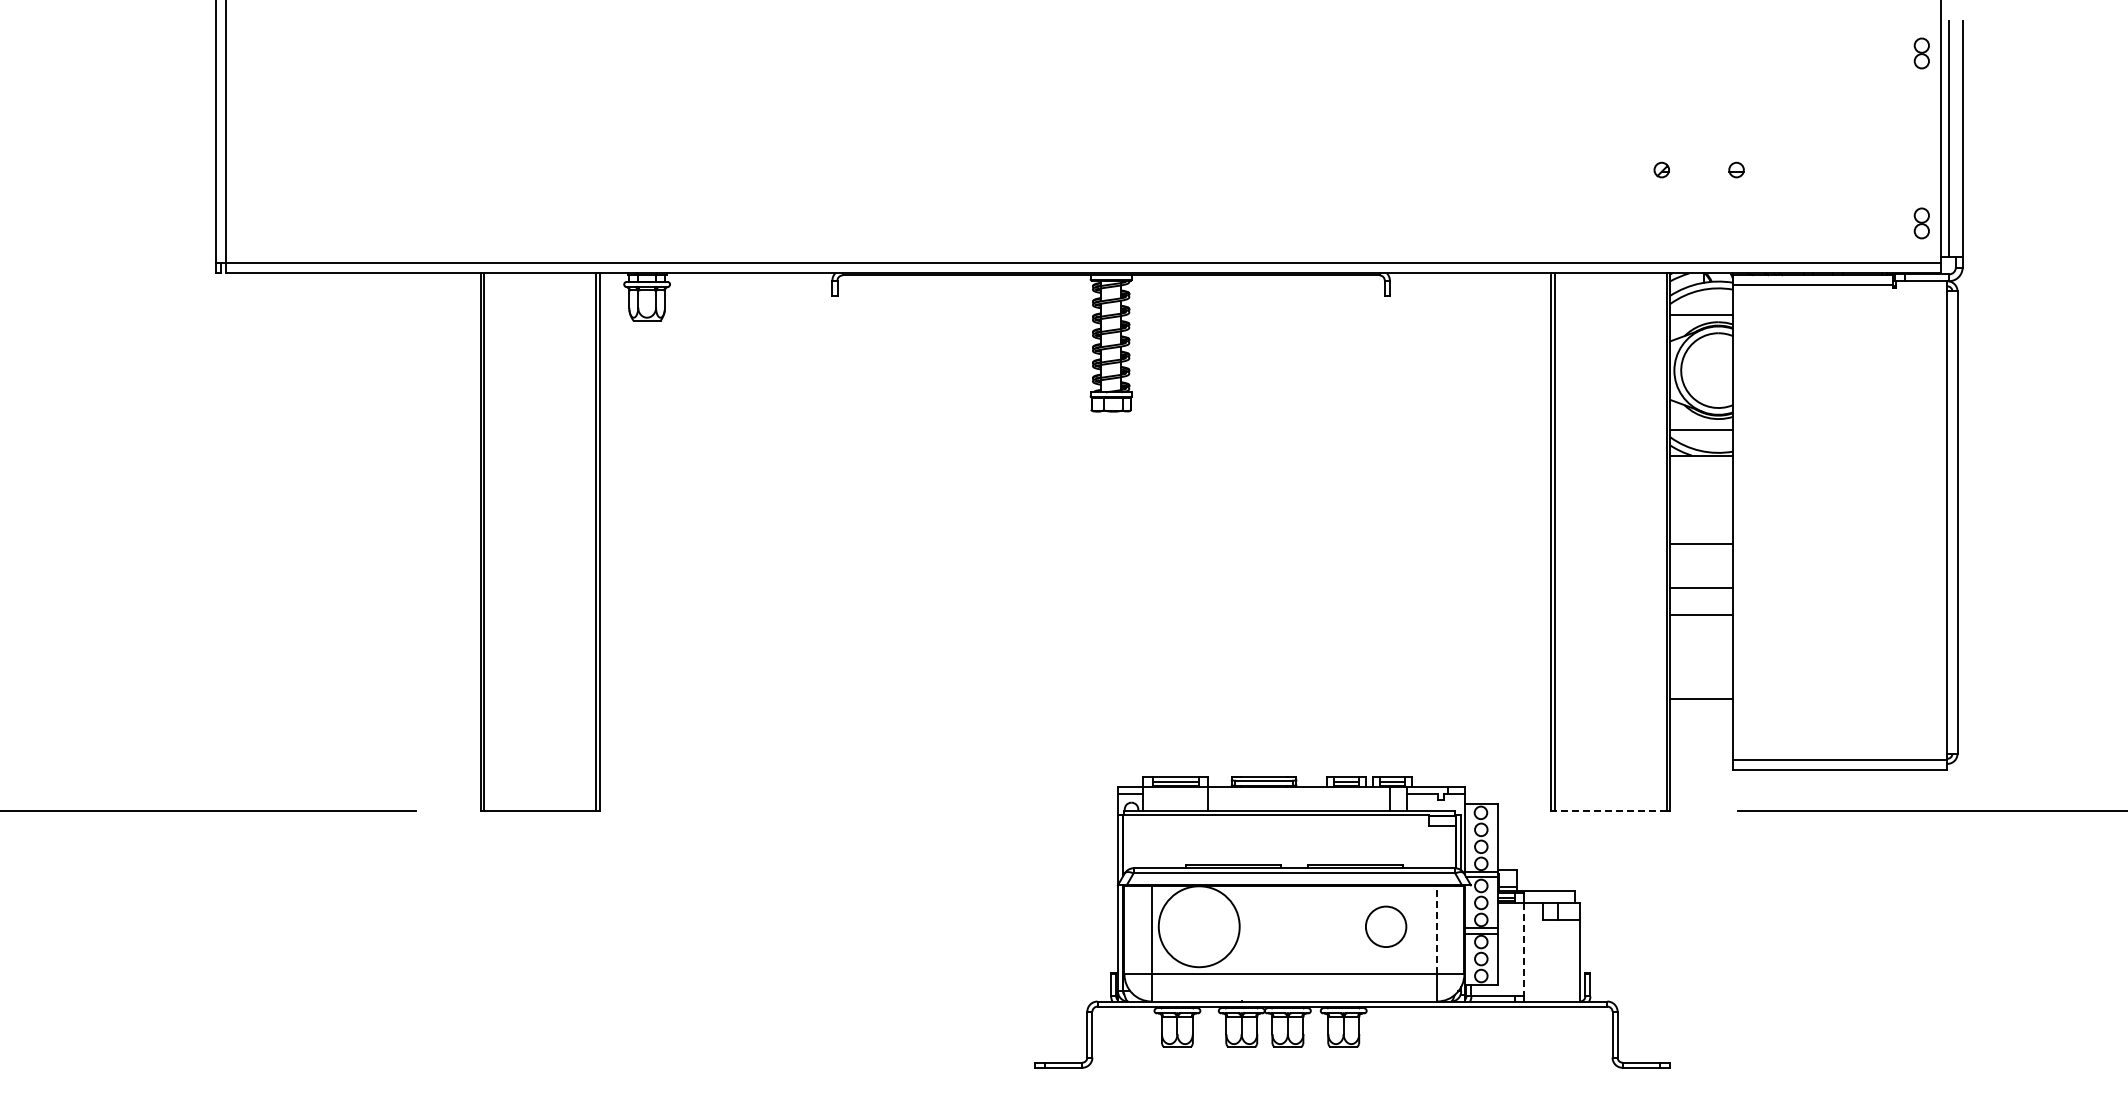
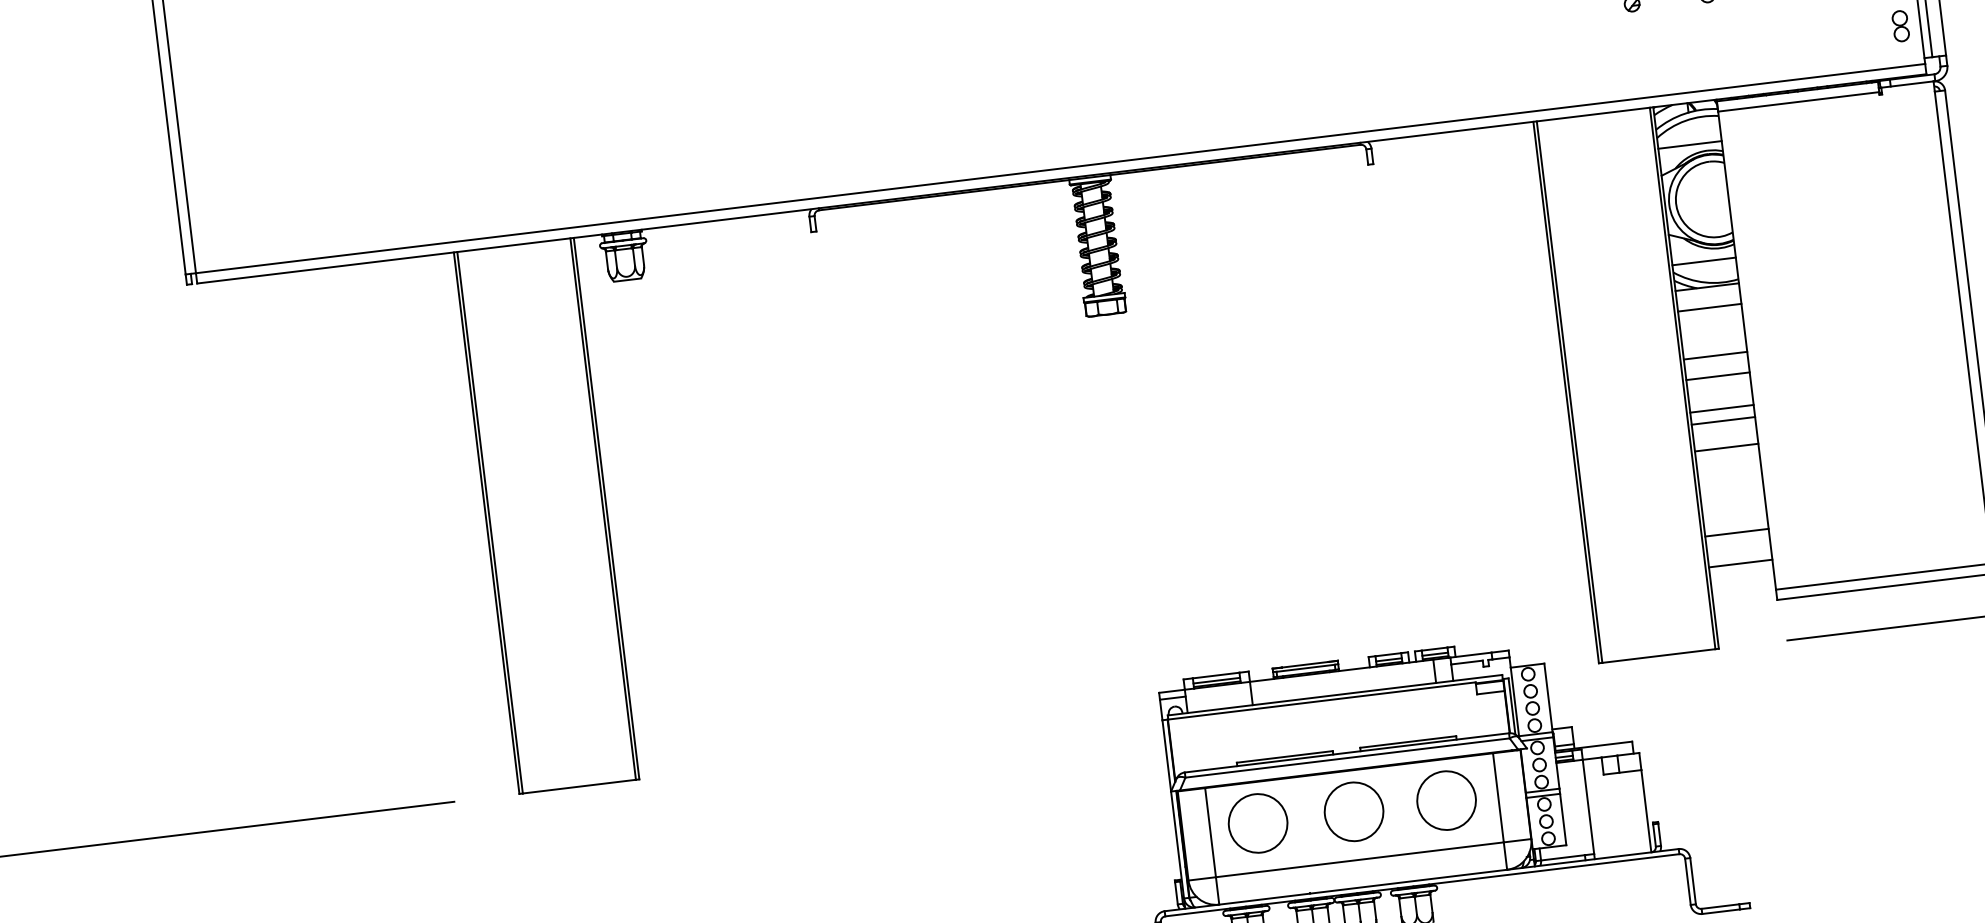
line: (1701, 476) -> (1709, 308), added
line: (1701, 523) -> (1715, 355), added
line: (1701, 576) -> (1721, 409), added
line: (1701, 729) -> (1740, 563), added
line: (1610, 810) -> (1658, 656), dashed -> solid
circle: (1199, 926) -> (1258, 823), size x0.71
circle: (1294, 926) -> (1354, 811), added
circle: (1385, 926) -> (1445, 800), size x1.43
line: (1437, 929) -> (1498, 797), dashed -> solid
line: (1524, 949) -> (1588, 806), dashed -> solid

